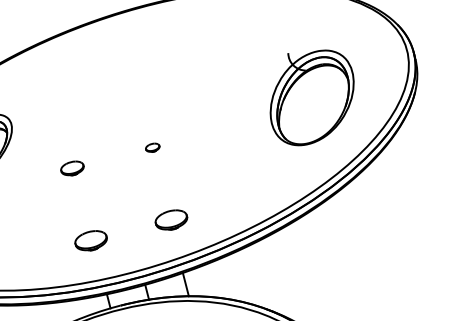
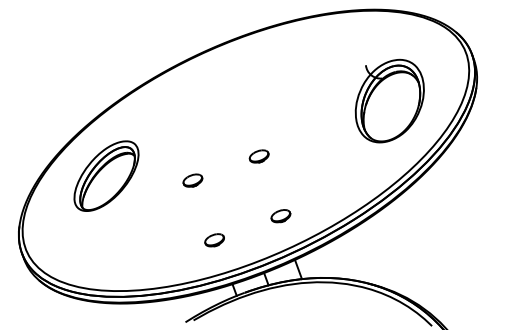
part: (152, 147) -> (258, 156), size x1.67
part: (170, 220) -> (280, 216), size x0.71
part: (90, 240) -> (214, 240), size x0.71

